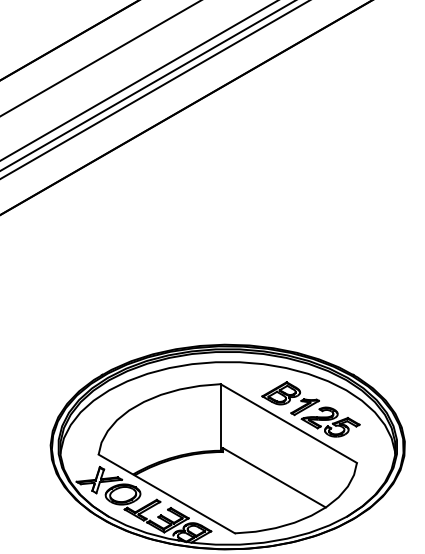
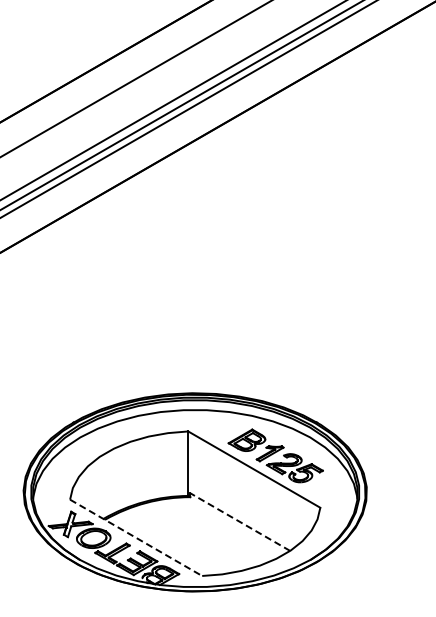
line: (274, 478) -> (240, 522), solid -> dashed
line: (167, 494) -> (136, 538), solid -> dashed

